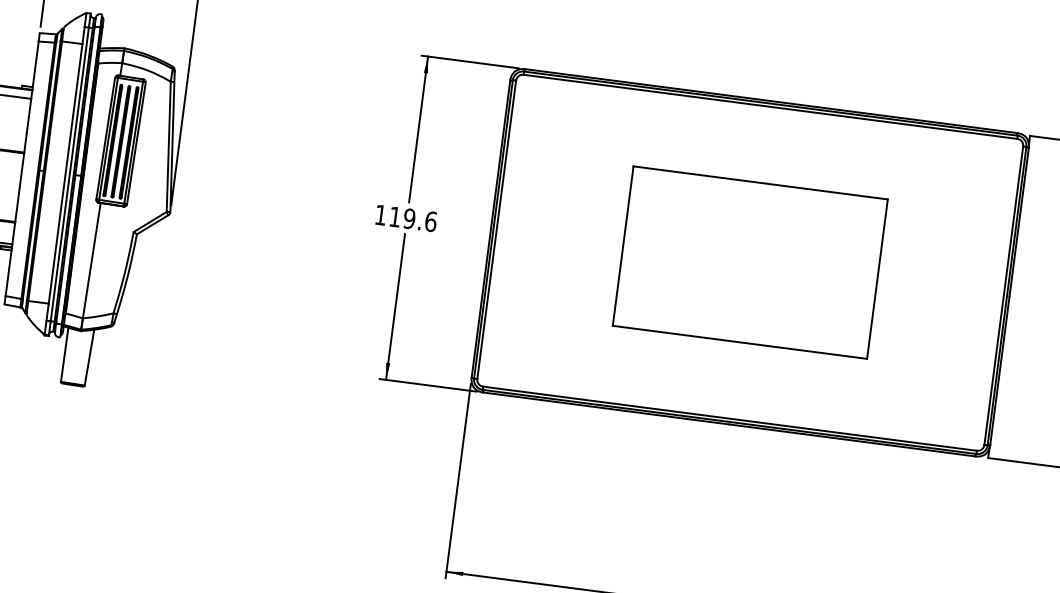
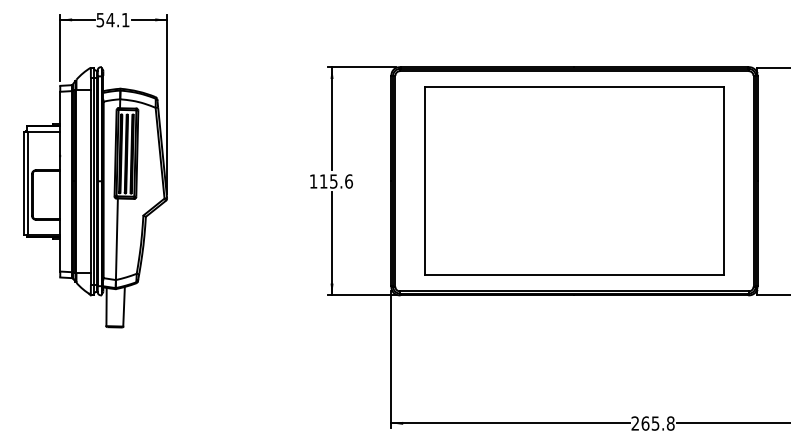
text: (409, 218) -> (333, 181), 119.6 -> 115.6
part: (750, 261) -> (574, 180), size x1.67

